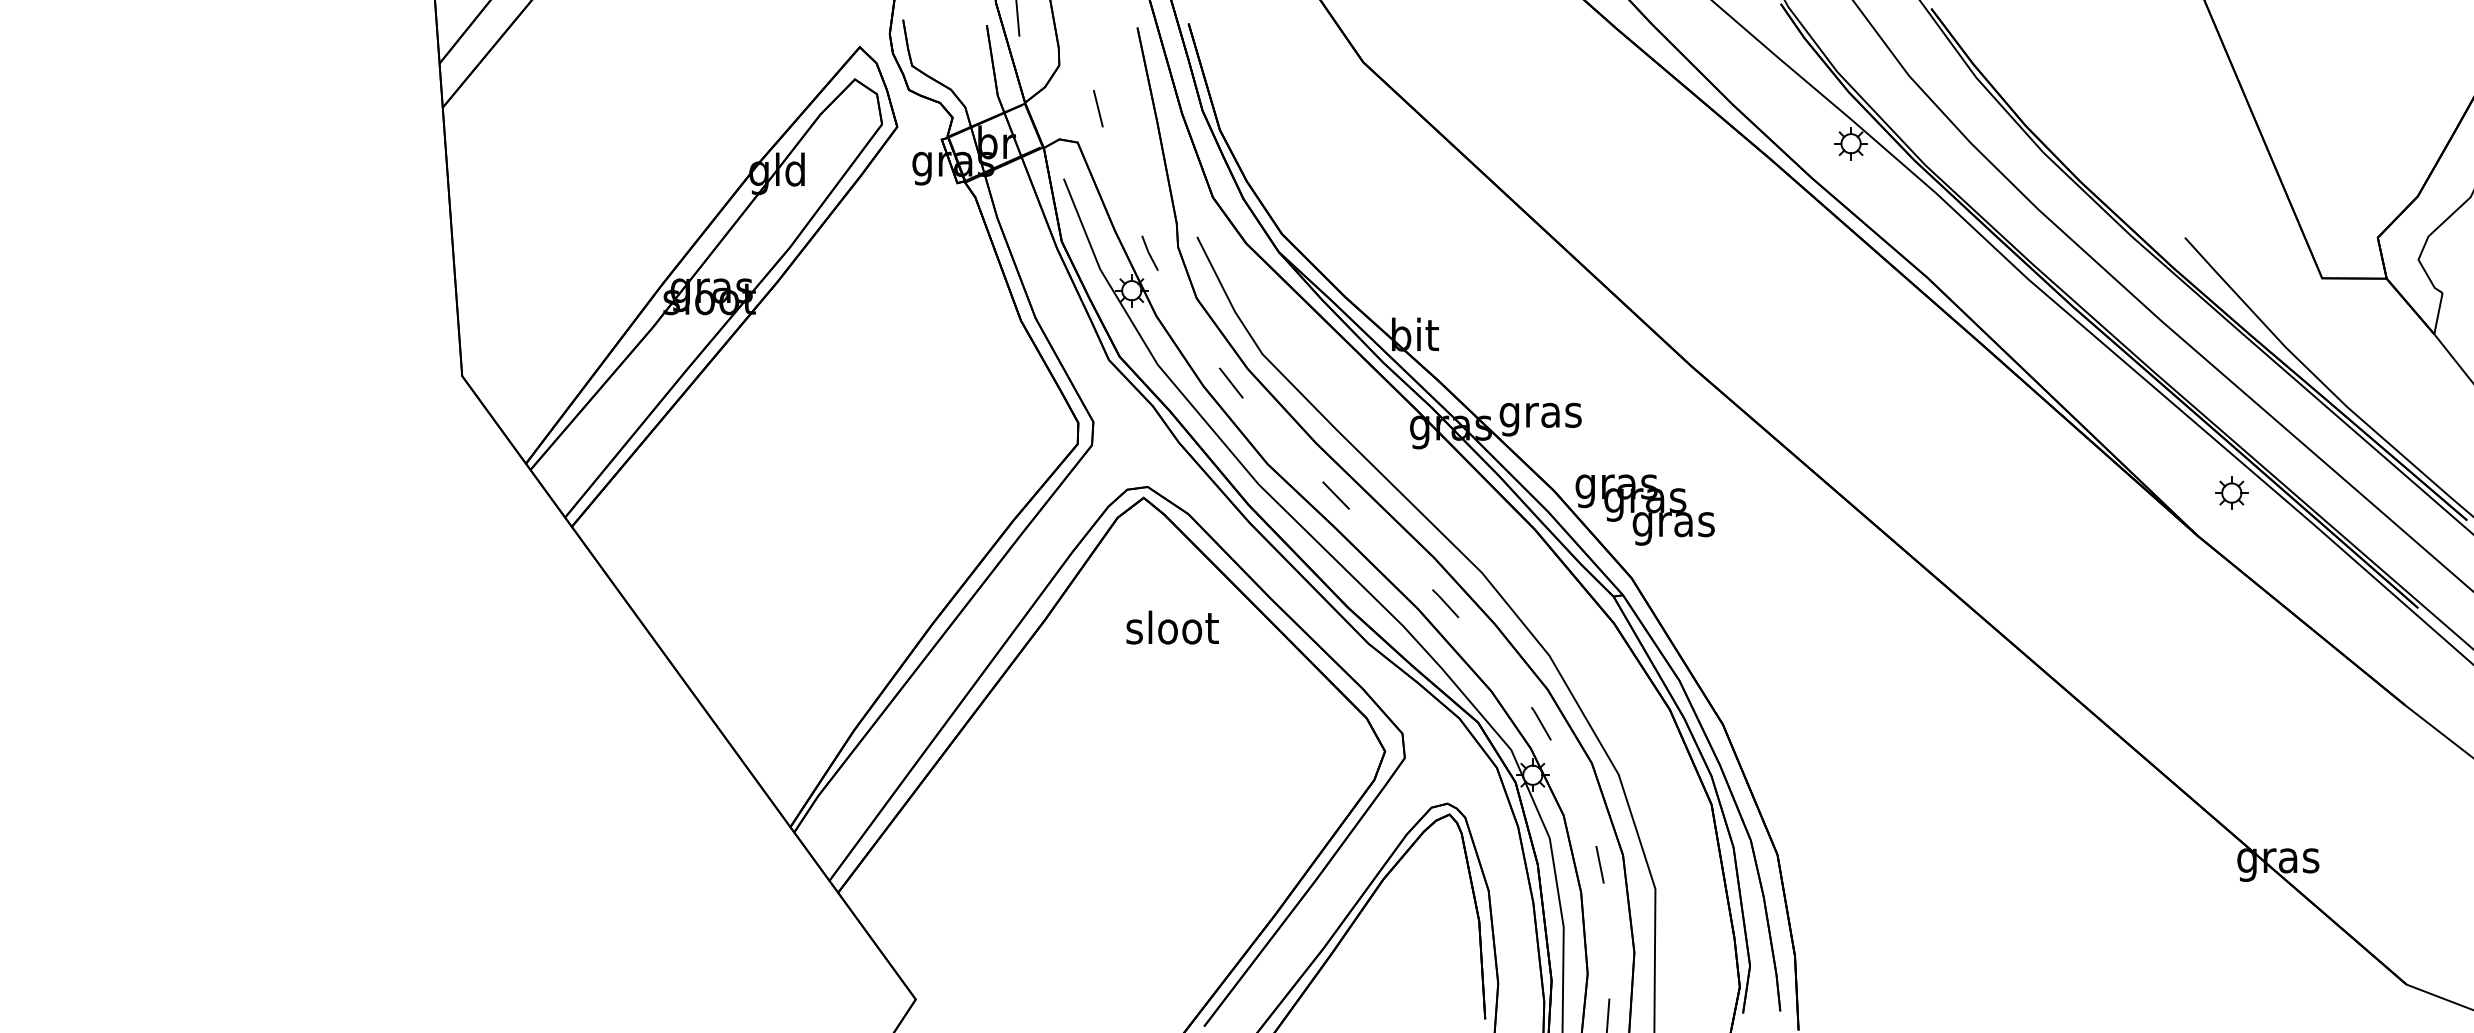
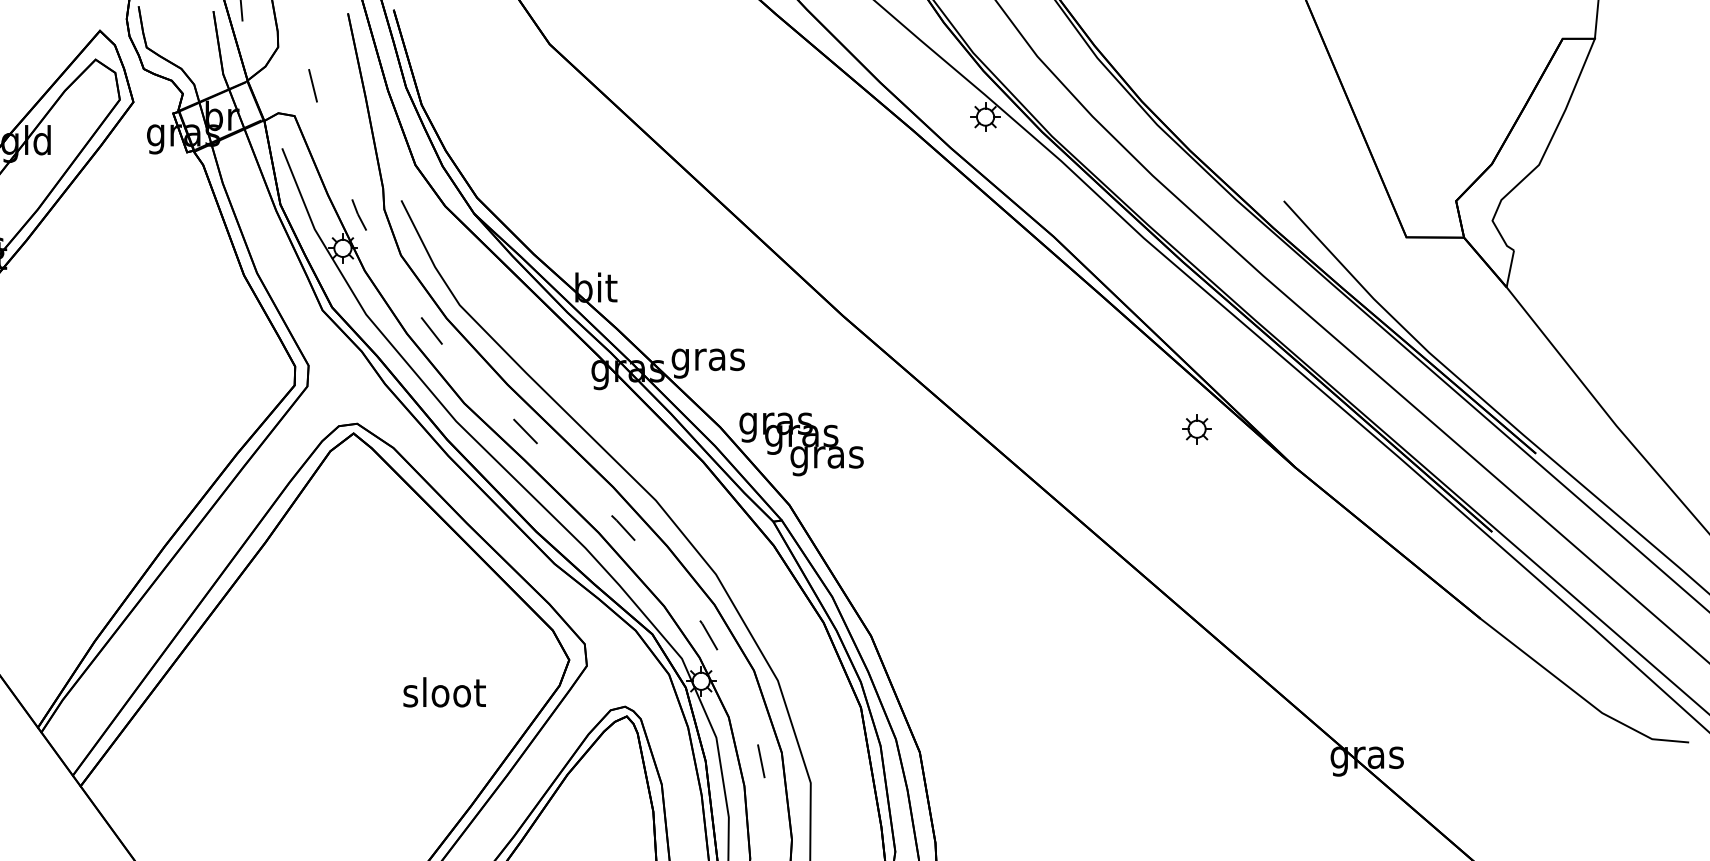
part: (2231, 492) -> (1196, 428), moved
text: (1172, 627) -> (444, 692), moved

